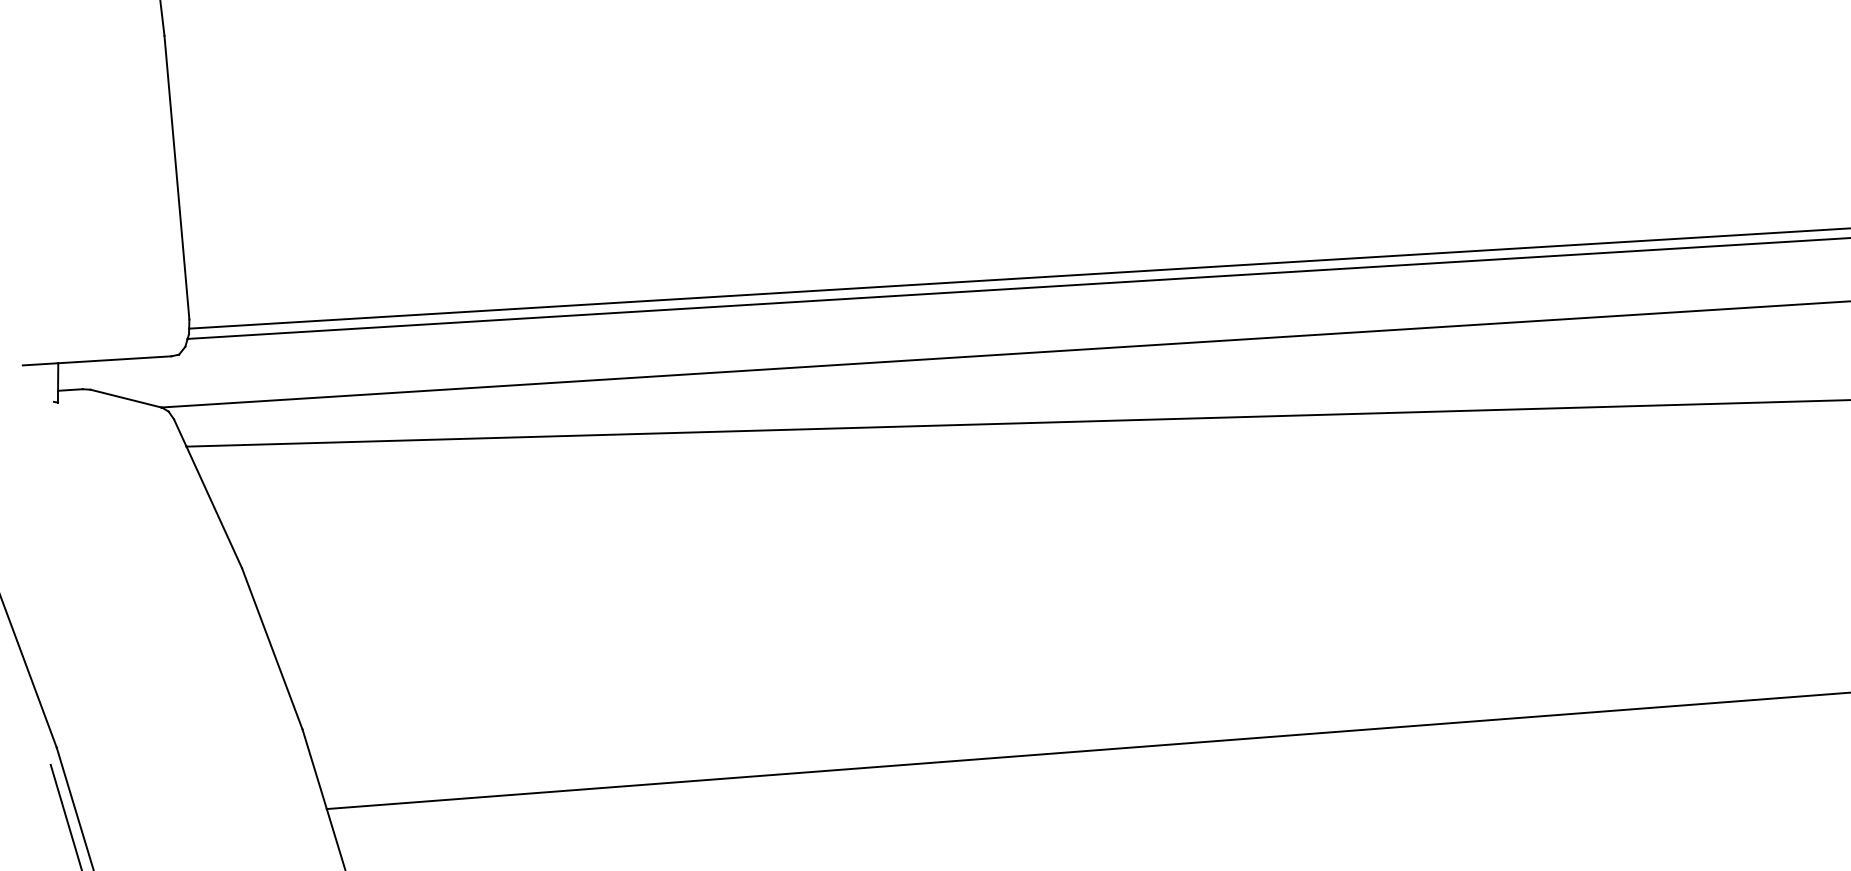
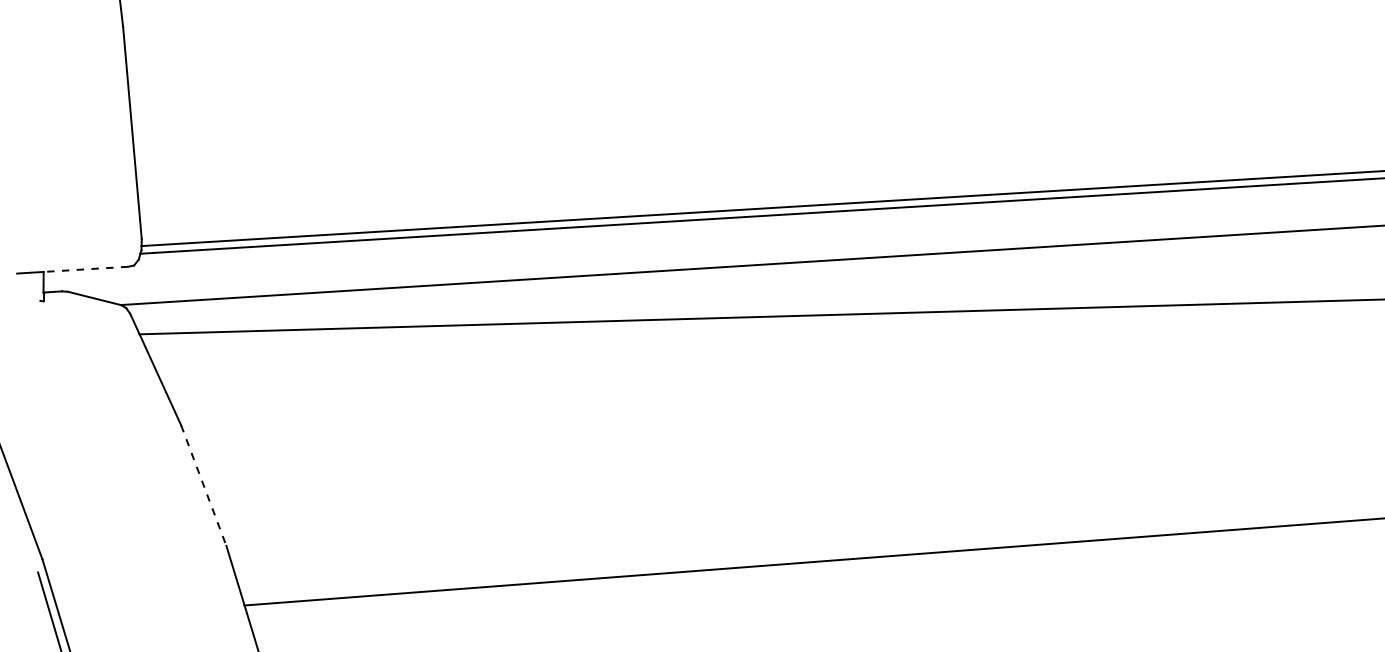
line: (114, 359) -> (85, 269), solid -> dashed
line: (271, 650) -> (203, 486), solid -> dashed

